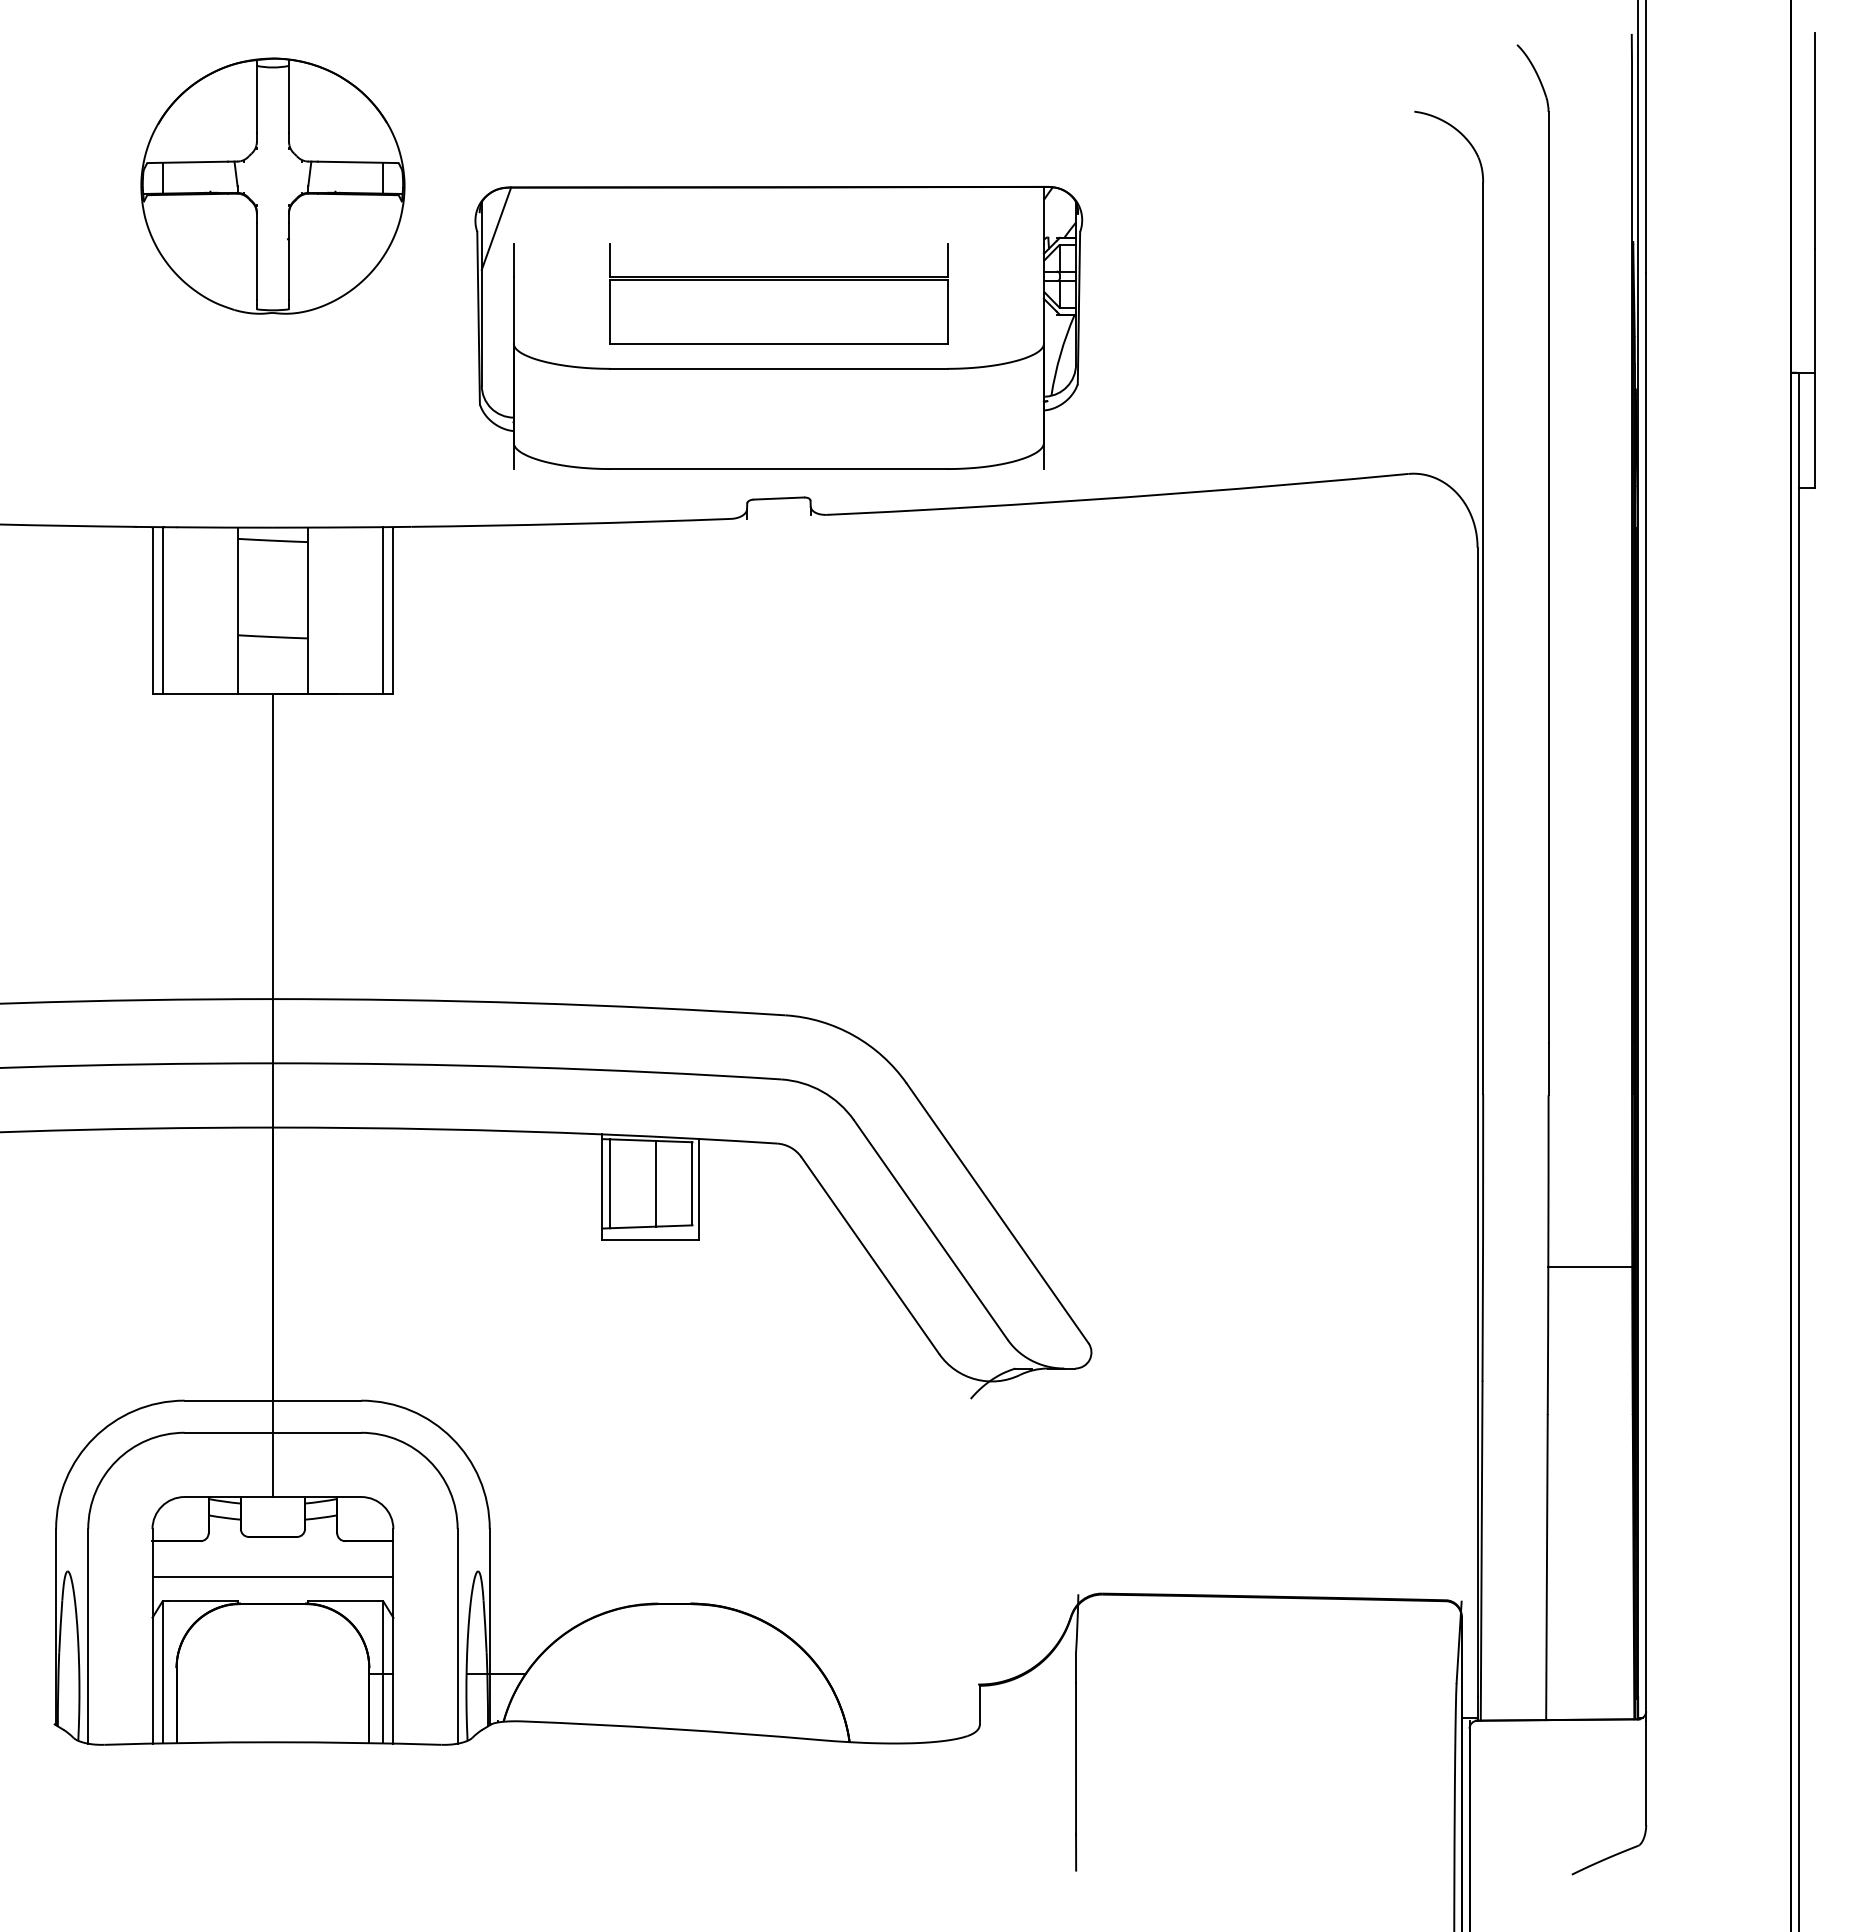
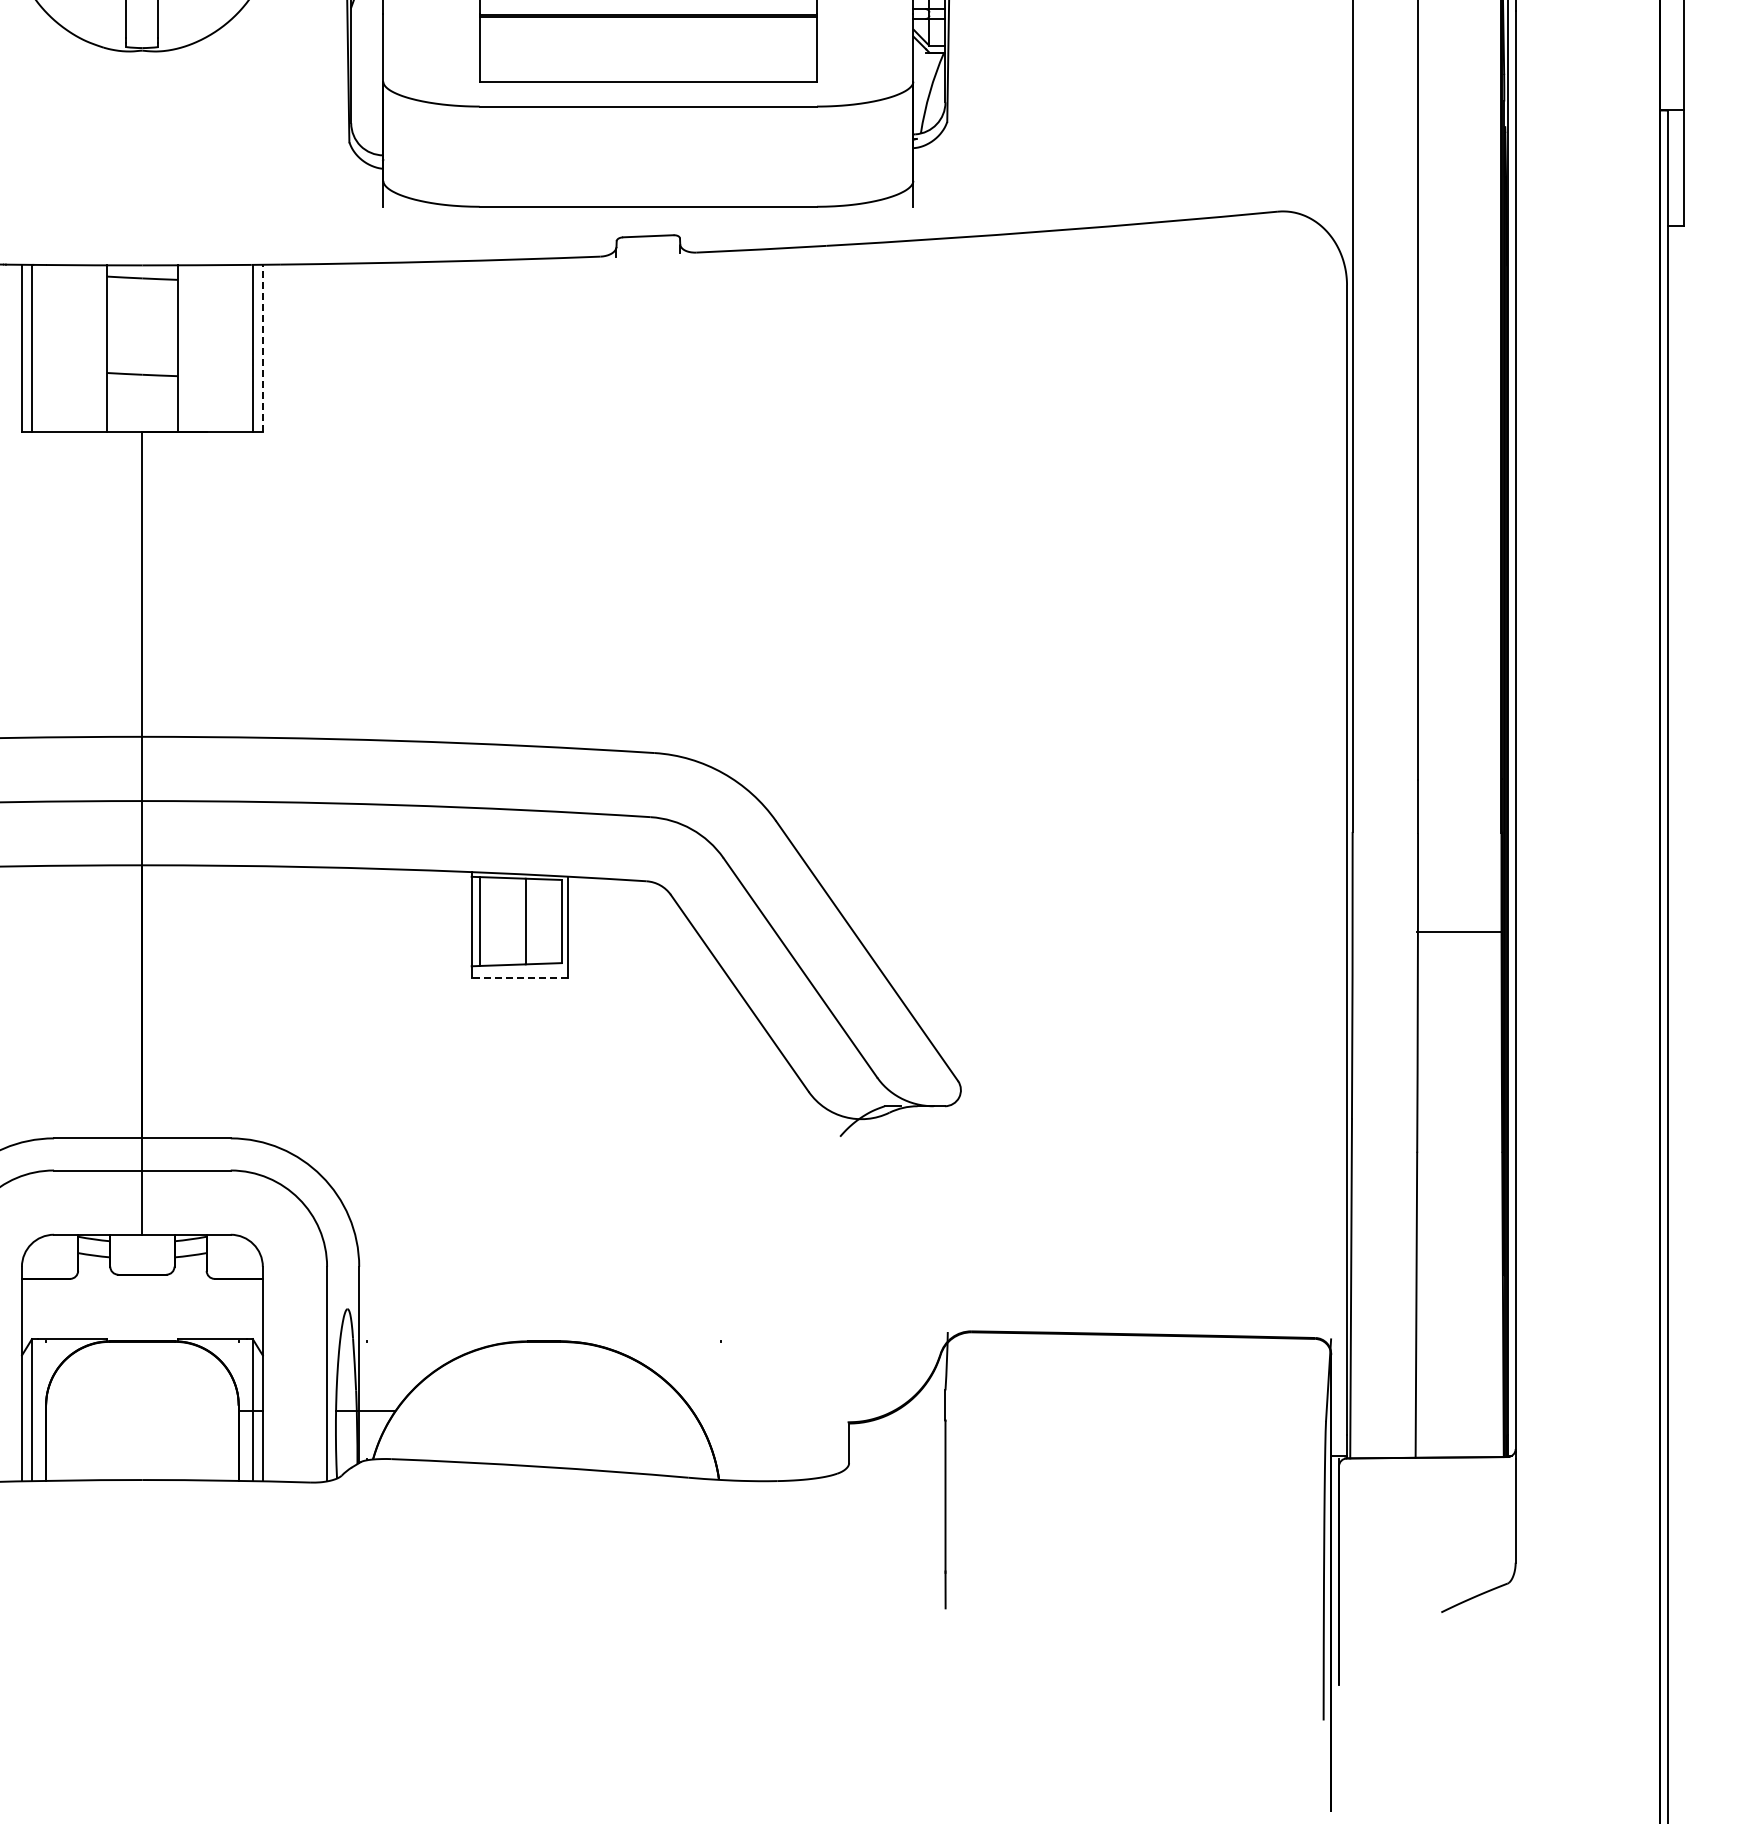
line: (393, 611) -> (262, 349), solid -> dashed
line: (649, 1240) -> (518, 978), solid -> dashed
line: (1589, 1267) -> (1458, 932), moved
line: (272, 1577) -> (141, 1315), removed

